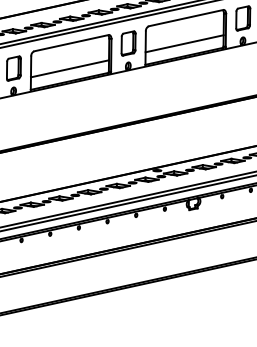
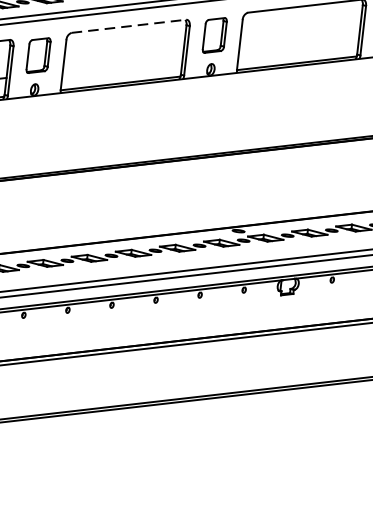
line: (71, 43) -> (128, 26), solid -> dashed
line: (184, 43) -> (298, 44), removed
line: (69, 68) -> (122, 64), removed

